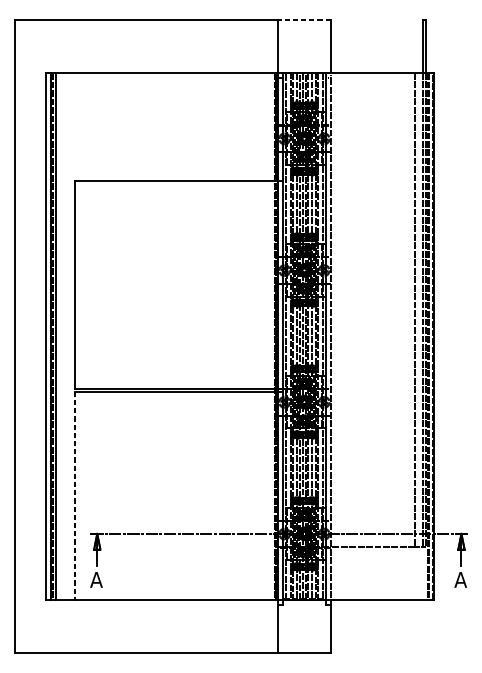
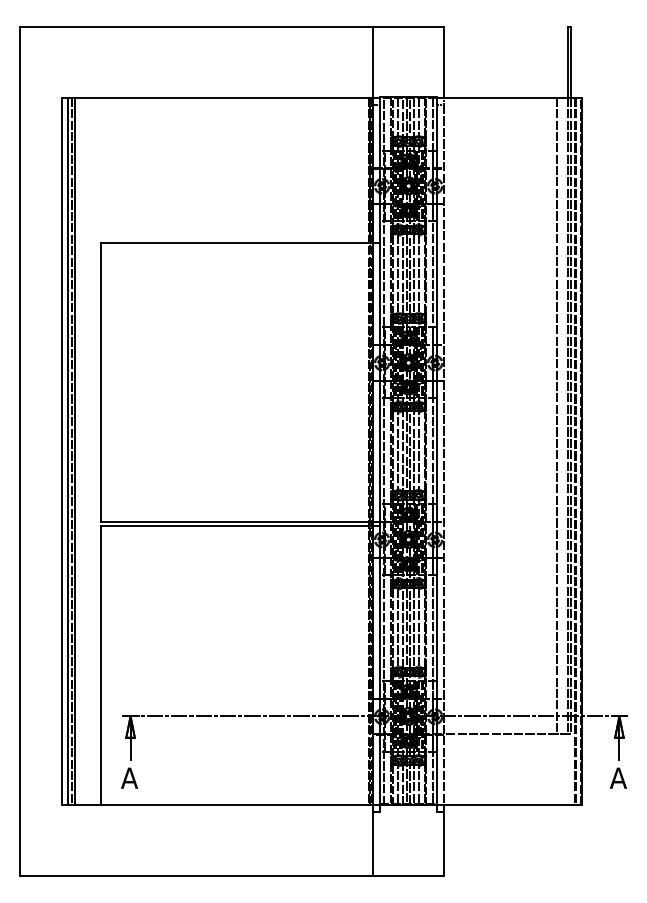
line: (304, 20) -> (408, 27), dashed -> solid
line: (74, 495) -> (100, 665), dashed -> solid

